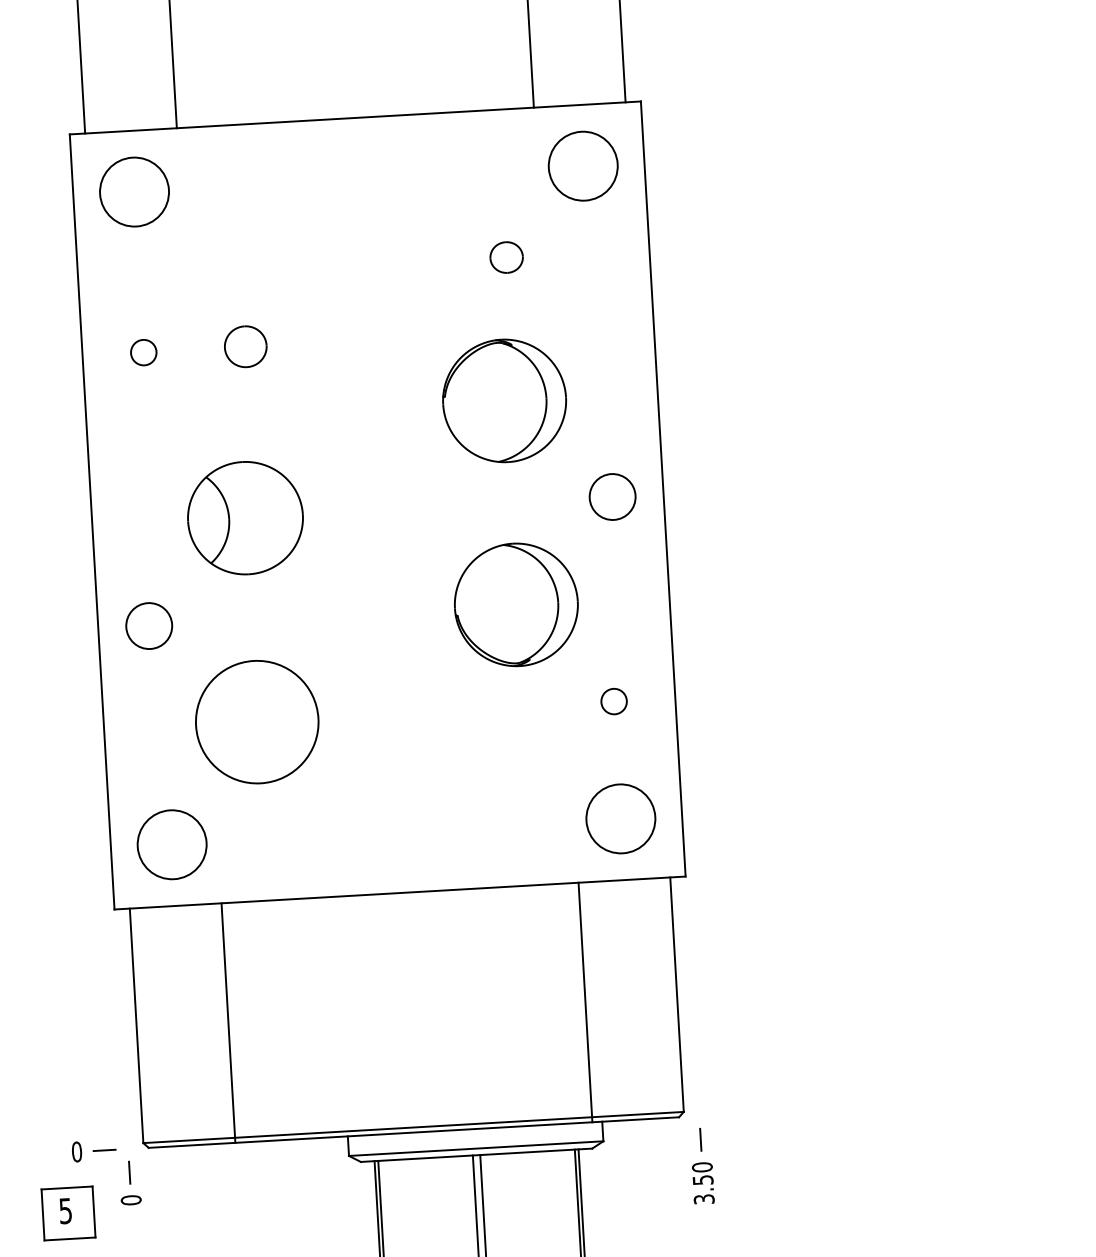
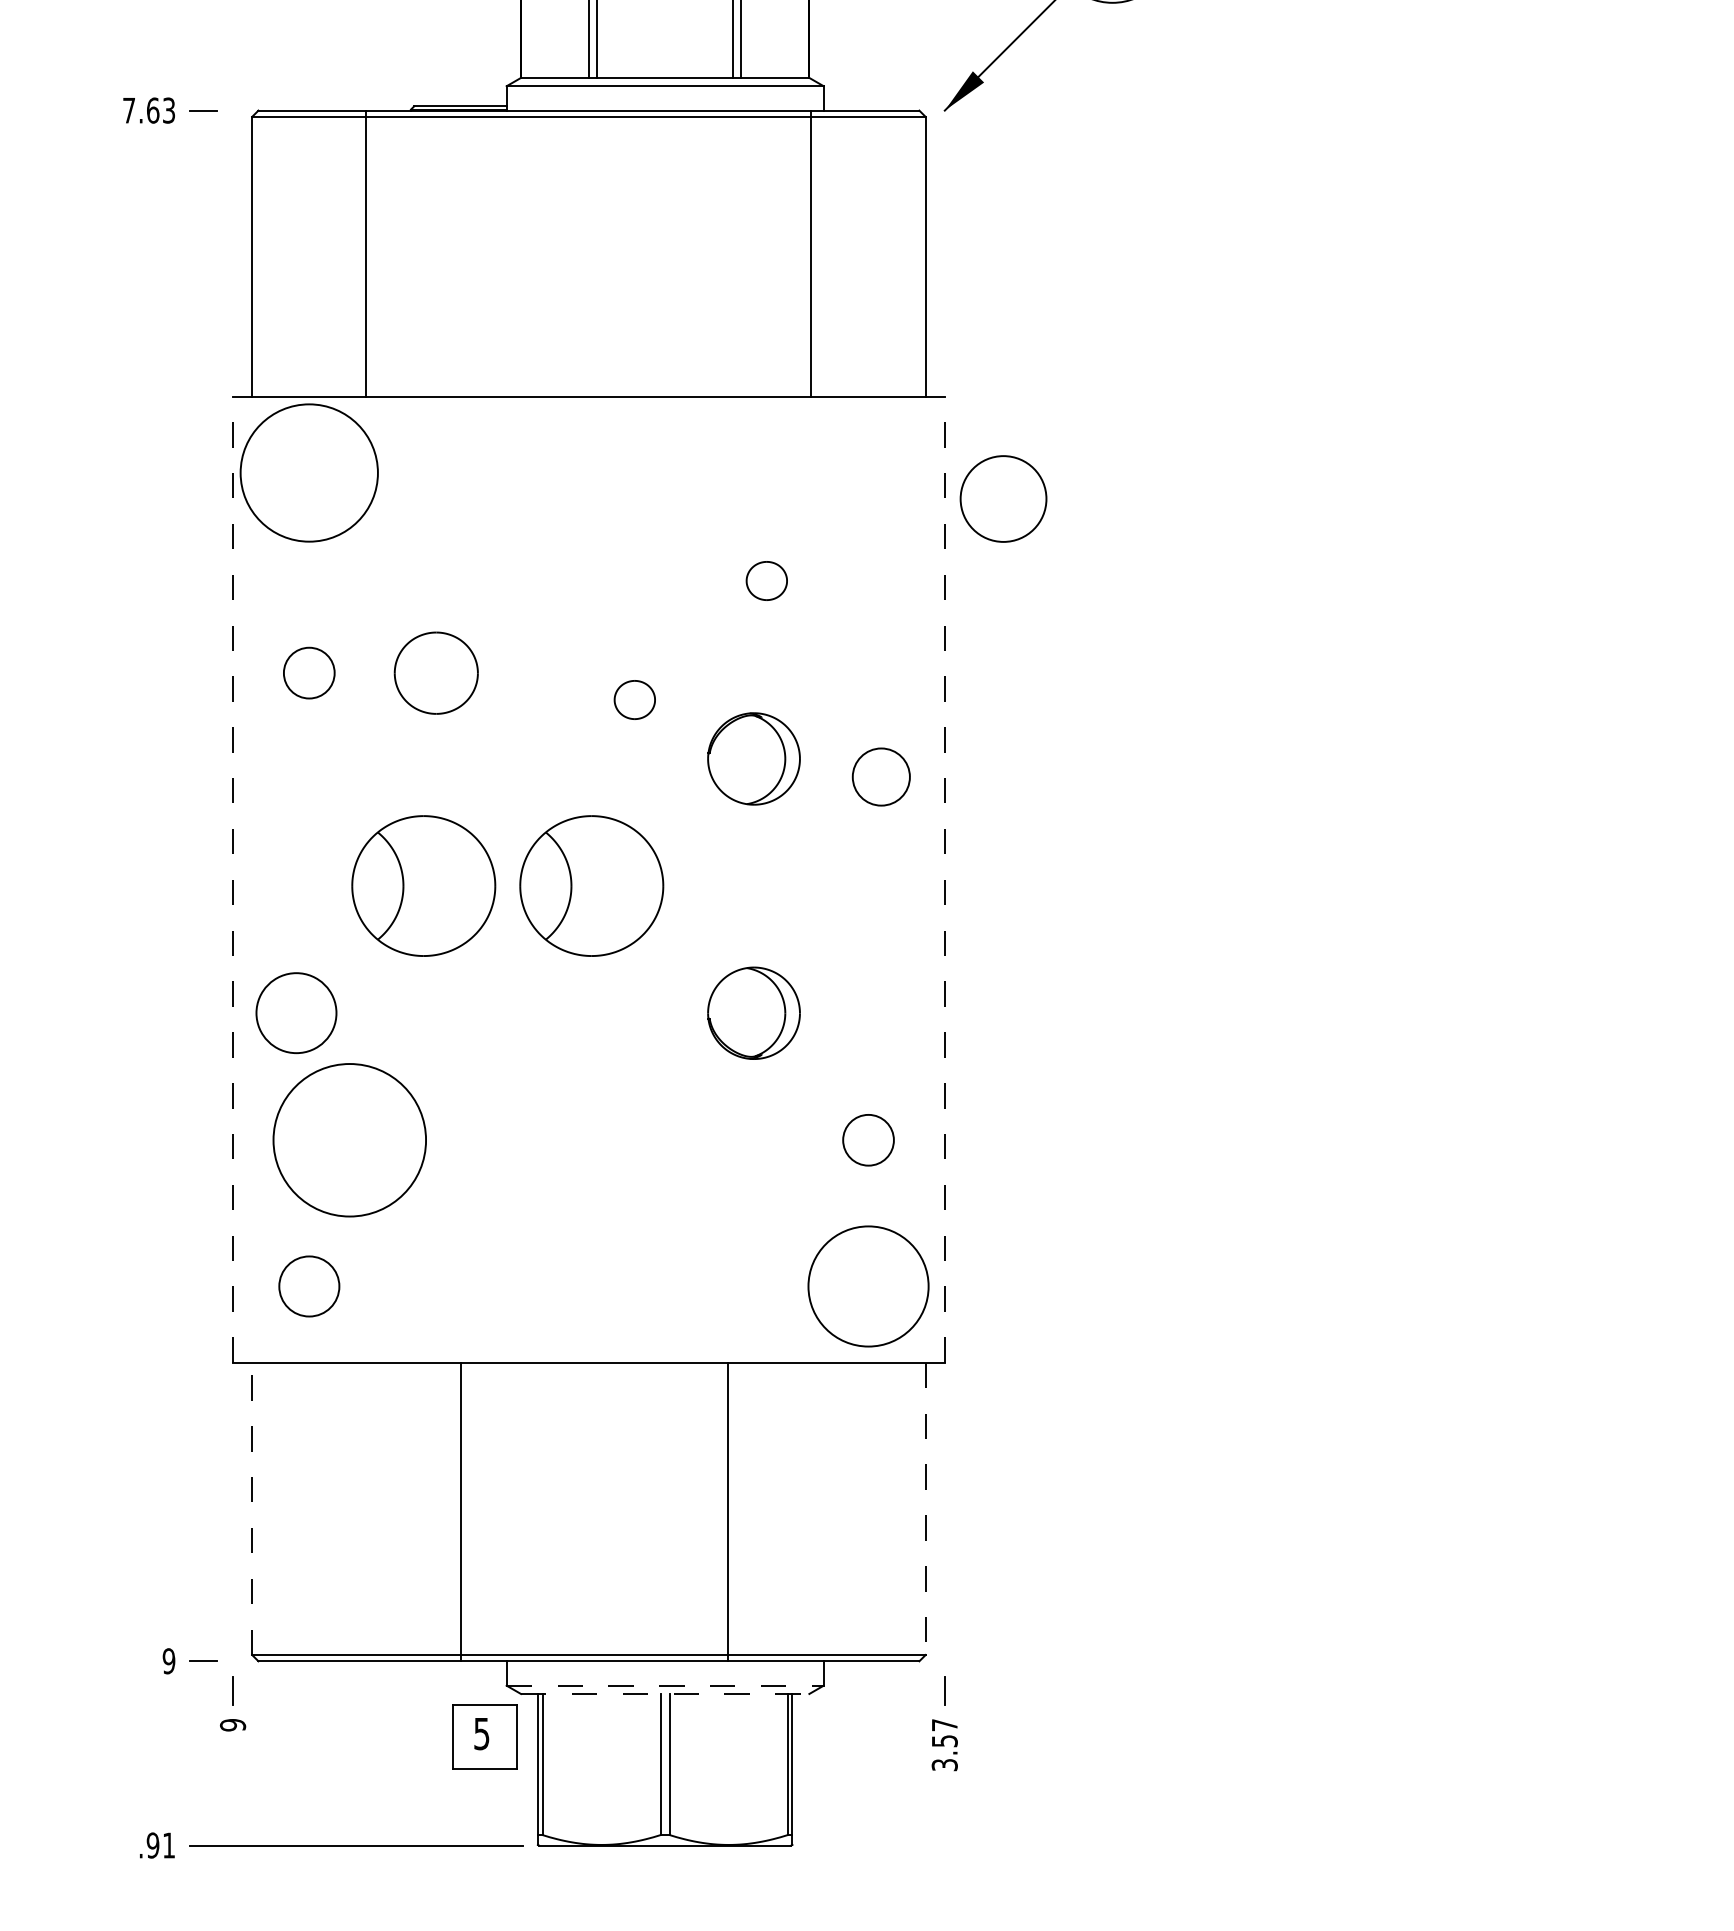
circle: (583, 165) -> (1003, 498), moved
circle: (134, 191) -> (309, 472), size x1.6
part: (245, 346) -> (436, 672), size x1.6
circle: (143, 352) -> (309, 673), size x1.6
part: (405, 358) -> (634, 699), added
part: (504, 400) -> (753, 758), size x0.6
line: (663, 488) -> (944, 879), solid -> dashed
circle: (611, 496) -> (880, 776), moved
part: (380, 509) -> (591, 885), added
line: (92, 521) -> (233, 879), solid -> dashed
part: (515, 605) -> (753, 1013), size x0.6
circle: (149, 625) -> (296, 1012), size x1.4
circle: (614, 701) -> (868, 1140), size x1.6
circle: (257, 722) -> (349, 1140), moved
circle: (620, 818) -> (868, 1286), size x1.4
circle: (172, 844) -> (309, 1286), size x0.7
line: (676, 995) -> (925, 1509), solid -> dashed
line: (585, 1002) -> (728, 1511), moved
line: (228, 1022) -> (461, 1511), moved
line: (136, 1025) -> (252, 1508), solid -> dashed
line: (476, 1148) -> (665, 1685), solid -> dashed
text: (76, 1152) -> (168, 1661), 0 -> 9
line: (476, 1154) -> (665, 1693), solid -> dashed
text: (702, 1166) -> (944, 1724), 3.50 -> 3.57
text: (131, 1199) -> (233, 1724), 0 -> 9
part: (67, 1213) -> (484, 1736), moved

